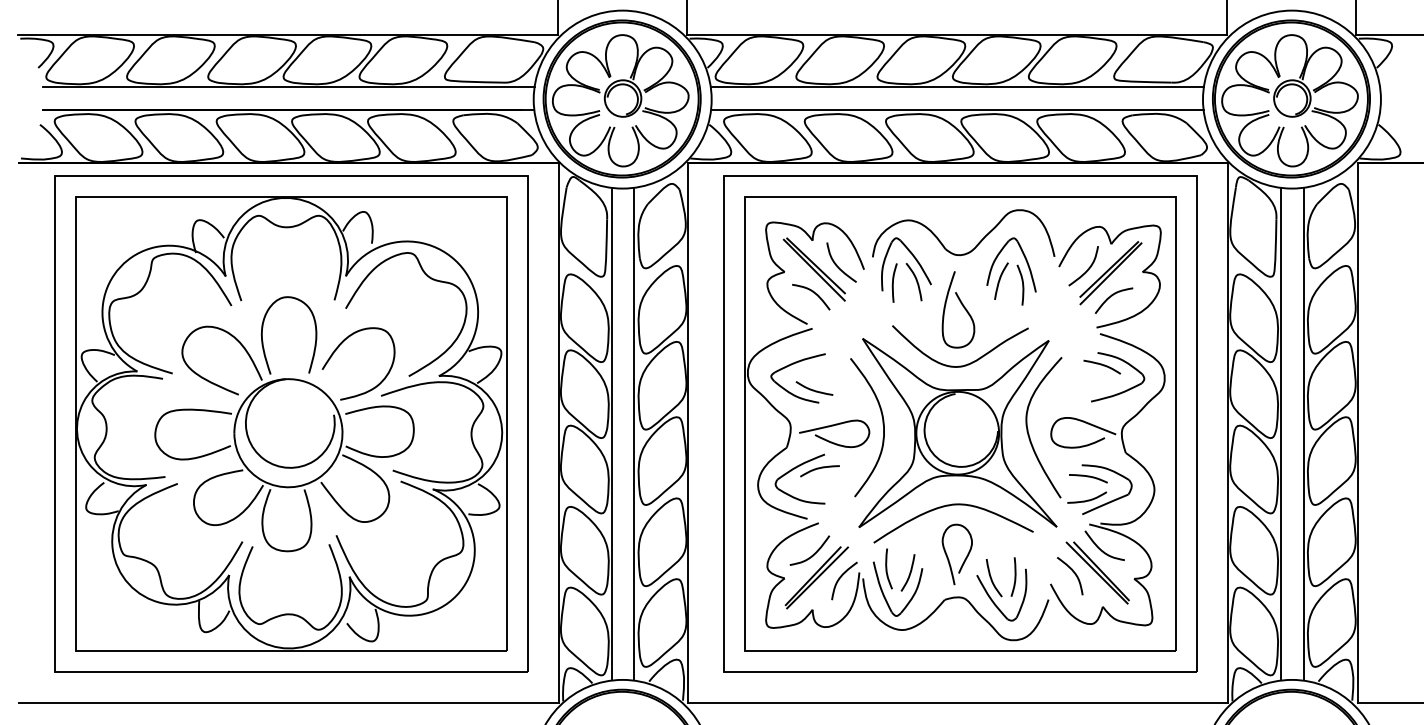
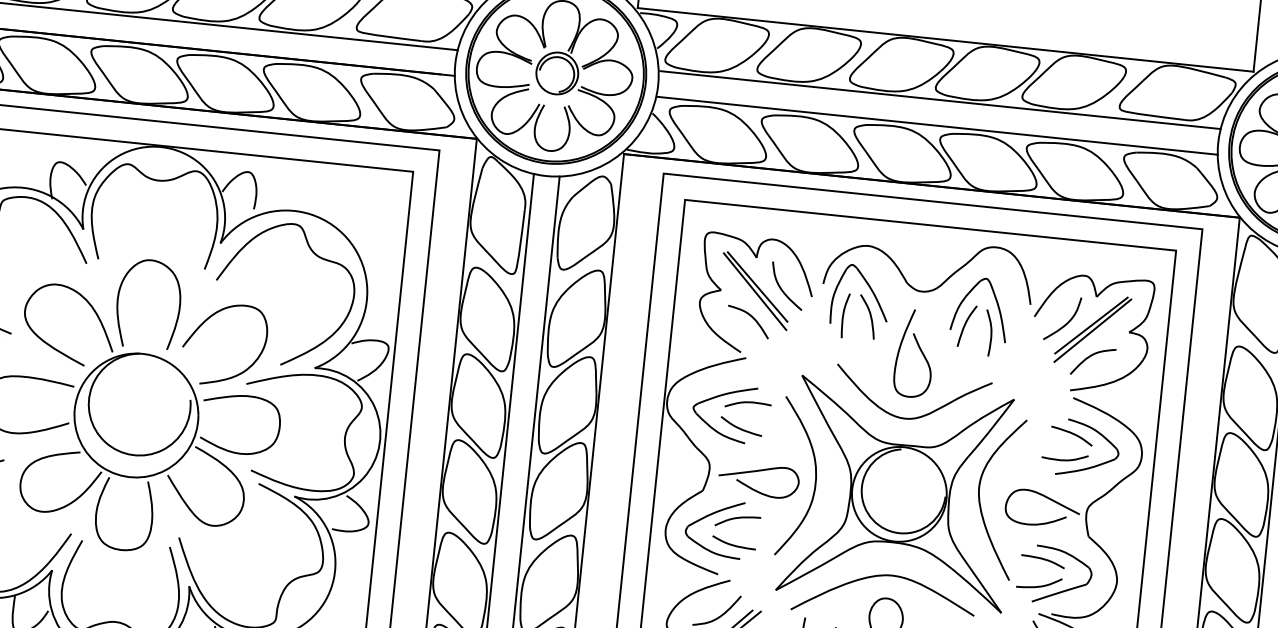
curve: (818, 367) -> (748, 403), added
curve: (1099, 387) -> (1066, 458), added
curve: (818, 491) -> (733, 544), added

